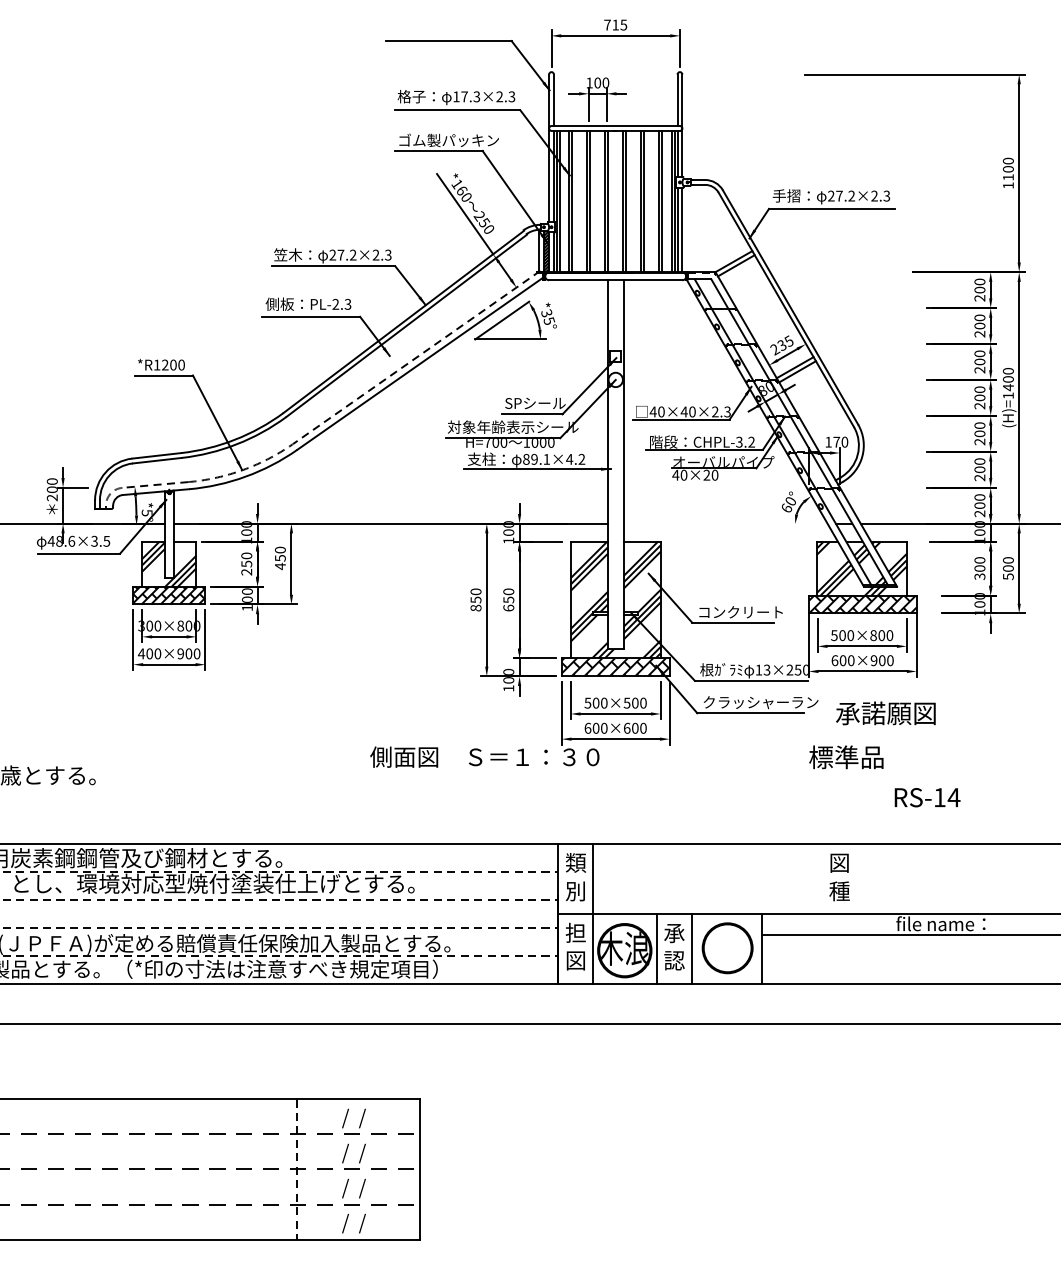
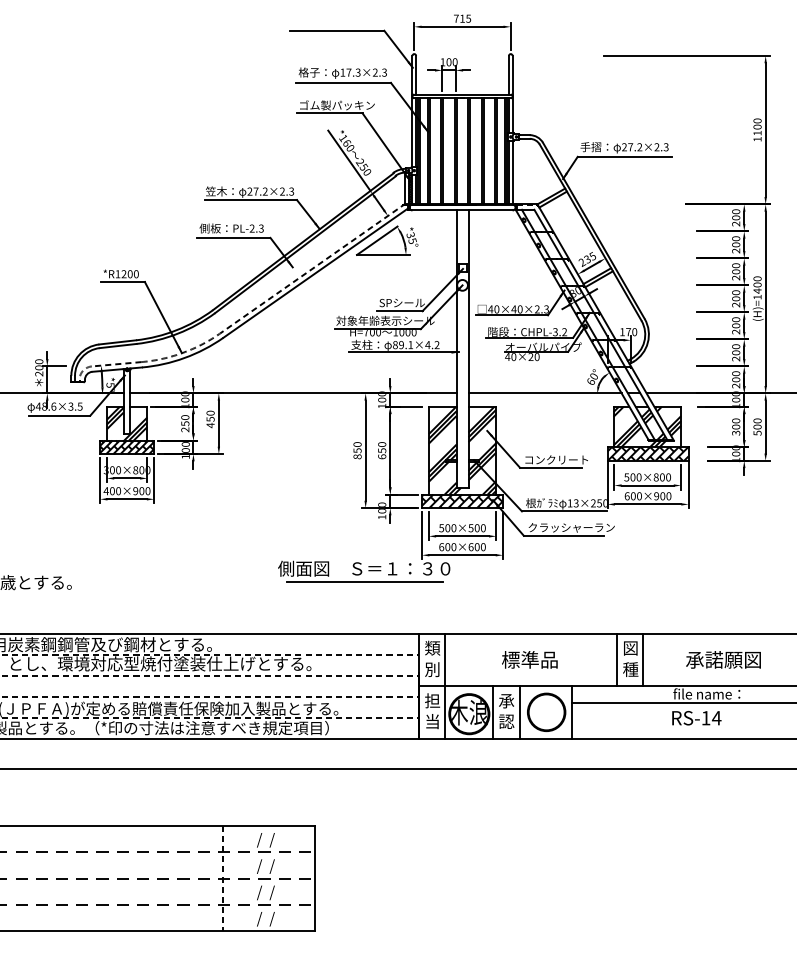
line: (724, 523) -> (544, 393), added
text: (885, 712) -> (723, 659), moved
text: (845, 756) -> (529, 659), moved
line: (485, 774) -> (364, 581), added
text: (927, 798) -> (696, 718), moved
line: (821, 877) -> (617, 659), added
line: (856, 877) -> (643, 659), added
text: (575, 960) -> (432, 721), 図 -> 当

